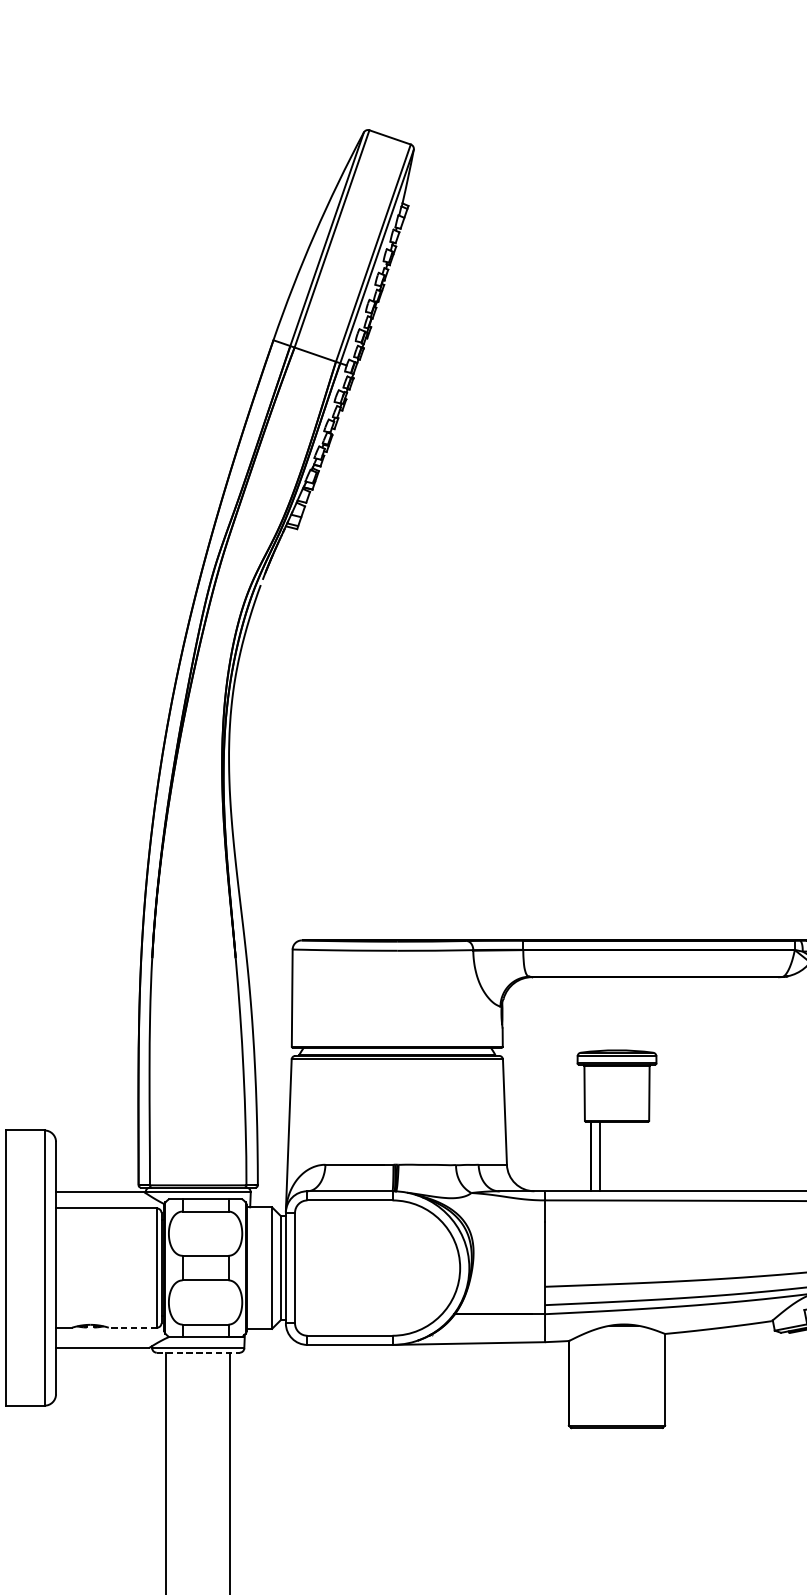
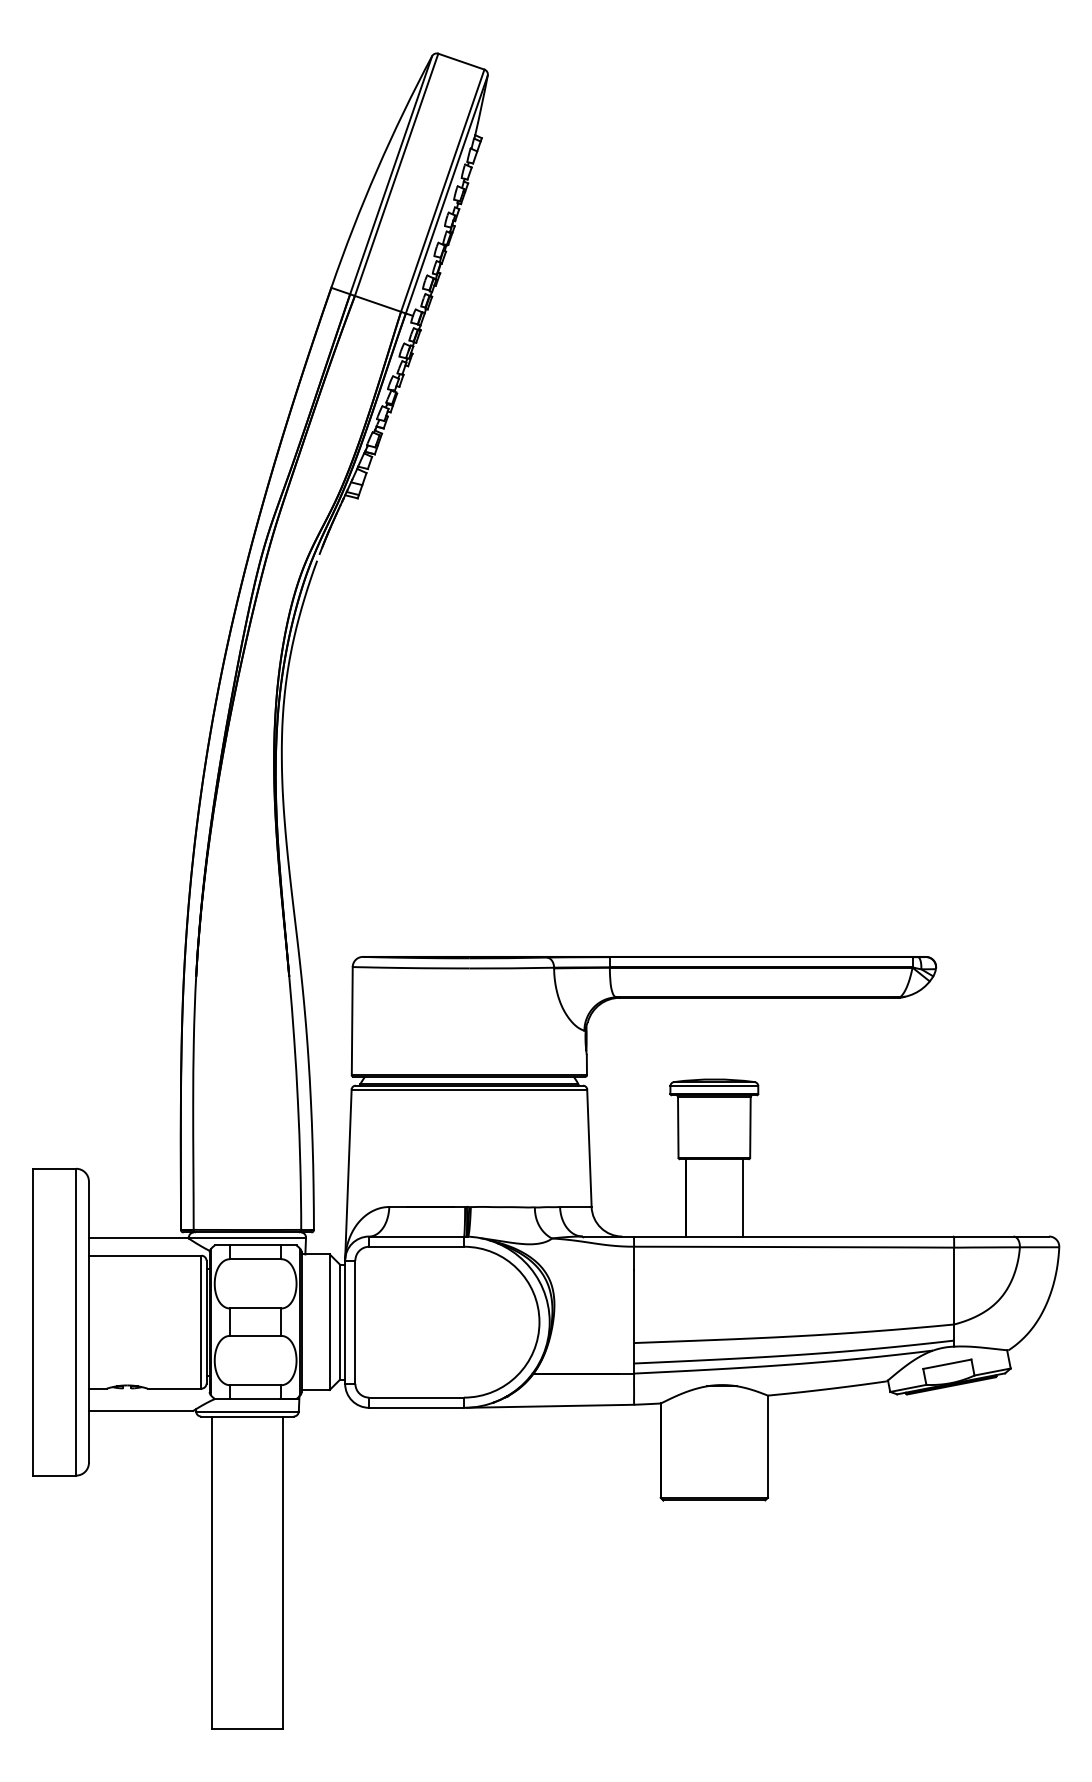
line: (600, 1156) -> (743, 1197), moved
line: (132, 1327) -> (174, 1388), dashed -> solid
line: (198, 1352) -> (247, 1416), dashed -> solid

